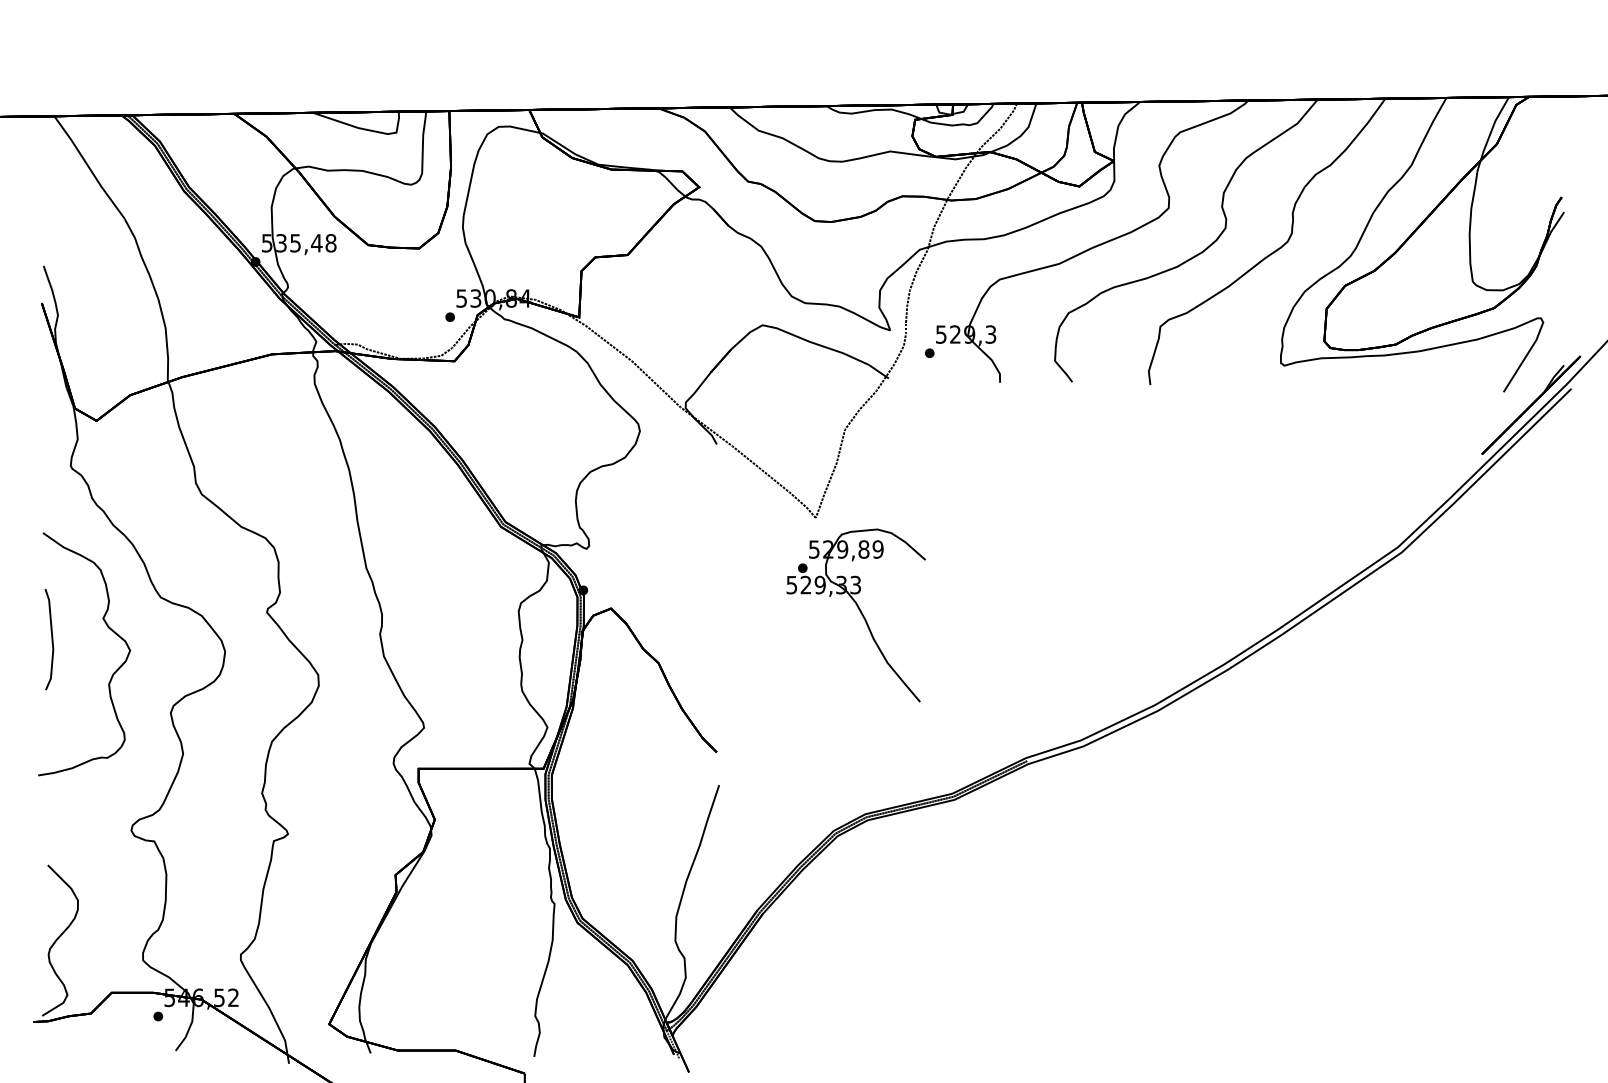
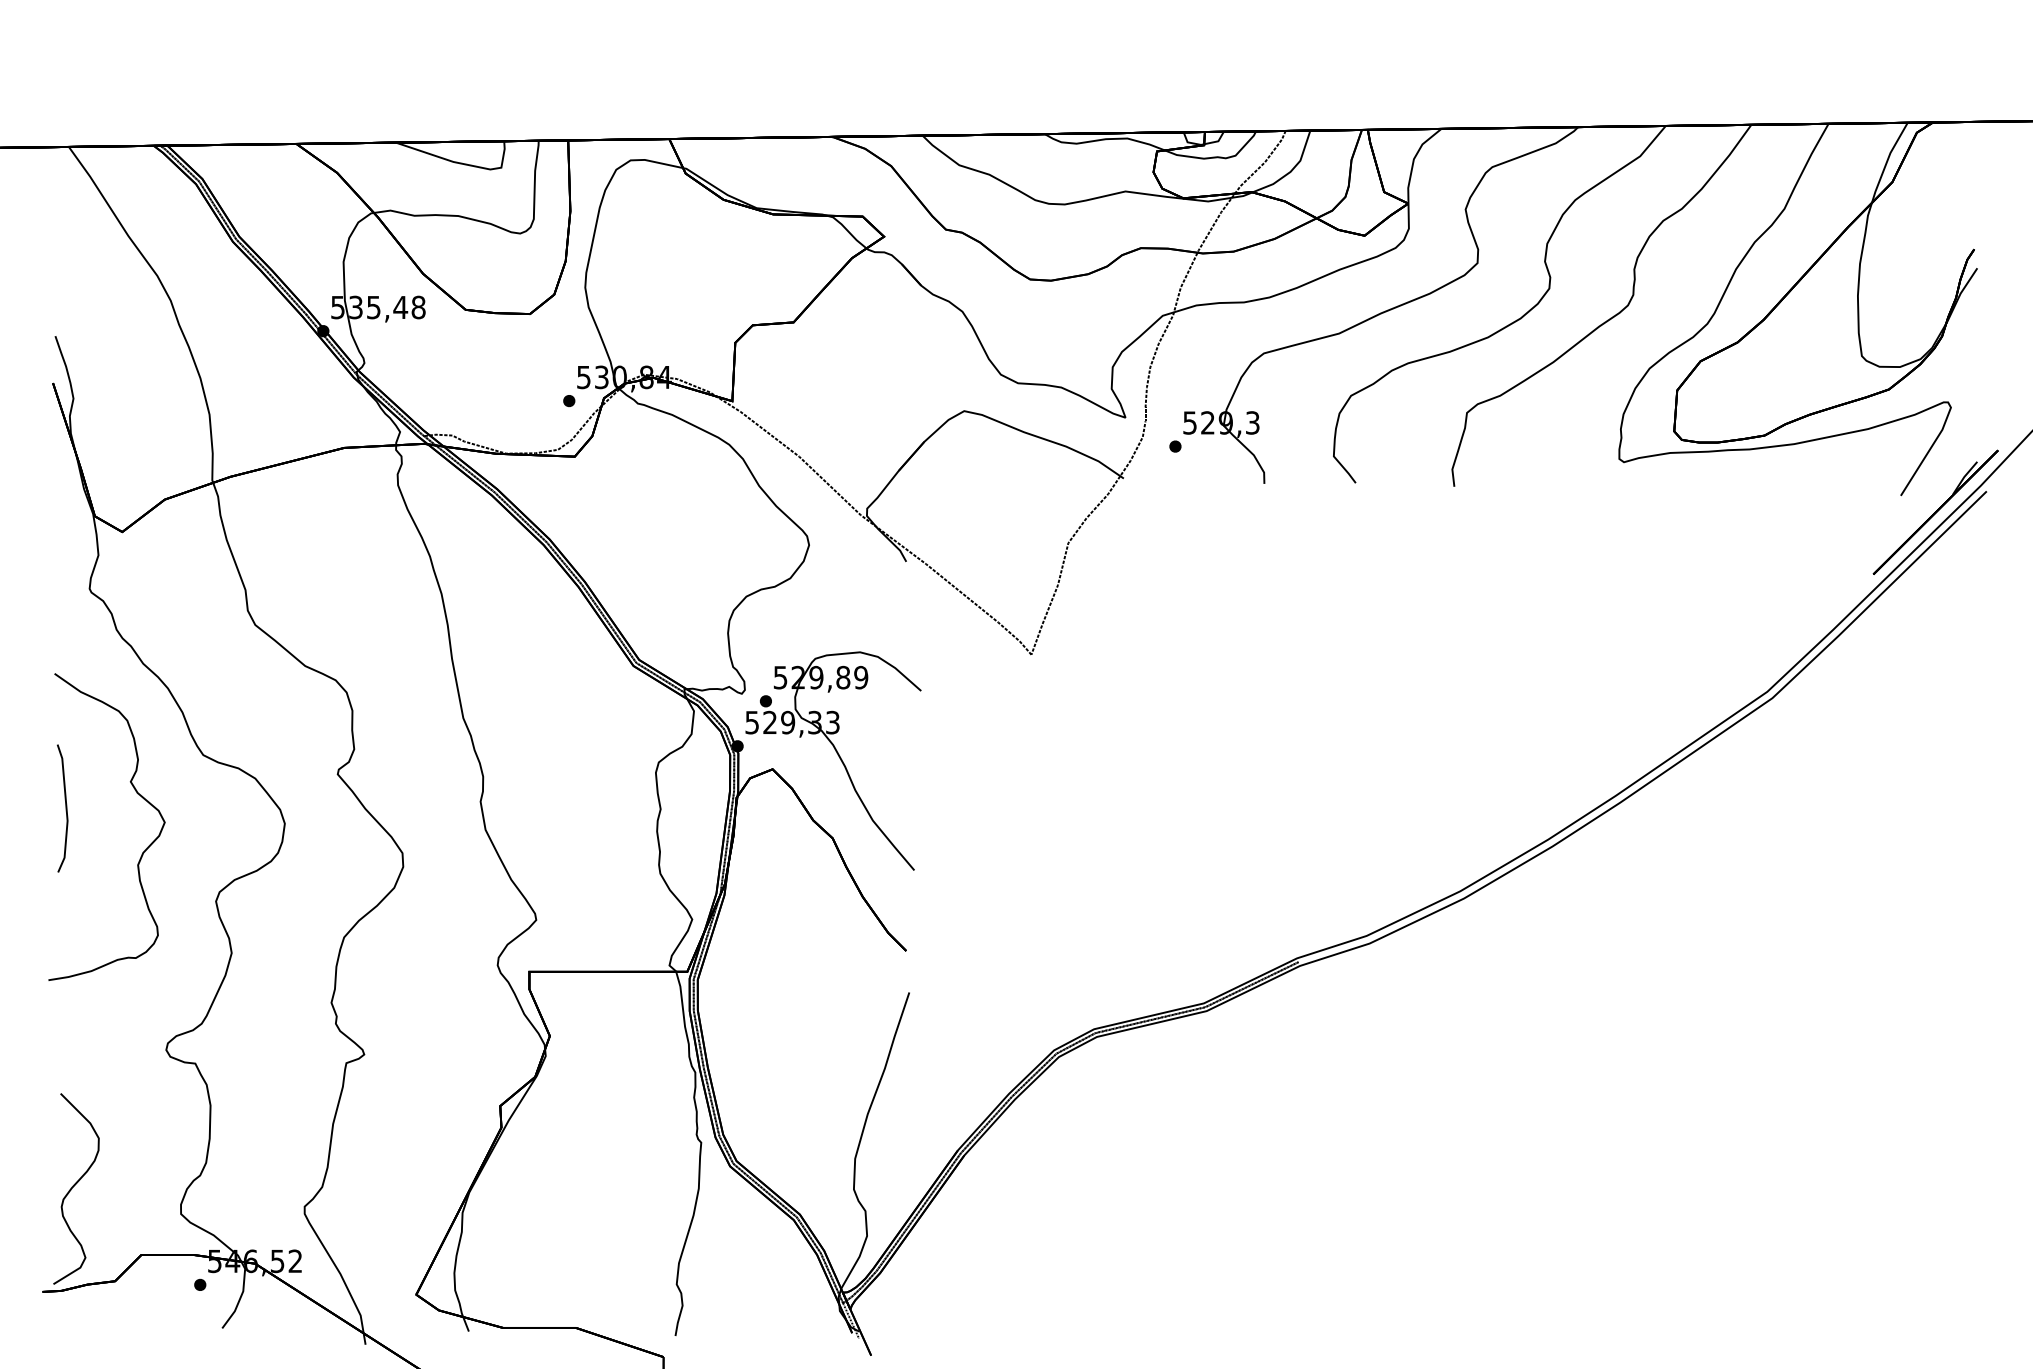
part: (860, 613) -> (839, 758), moved

